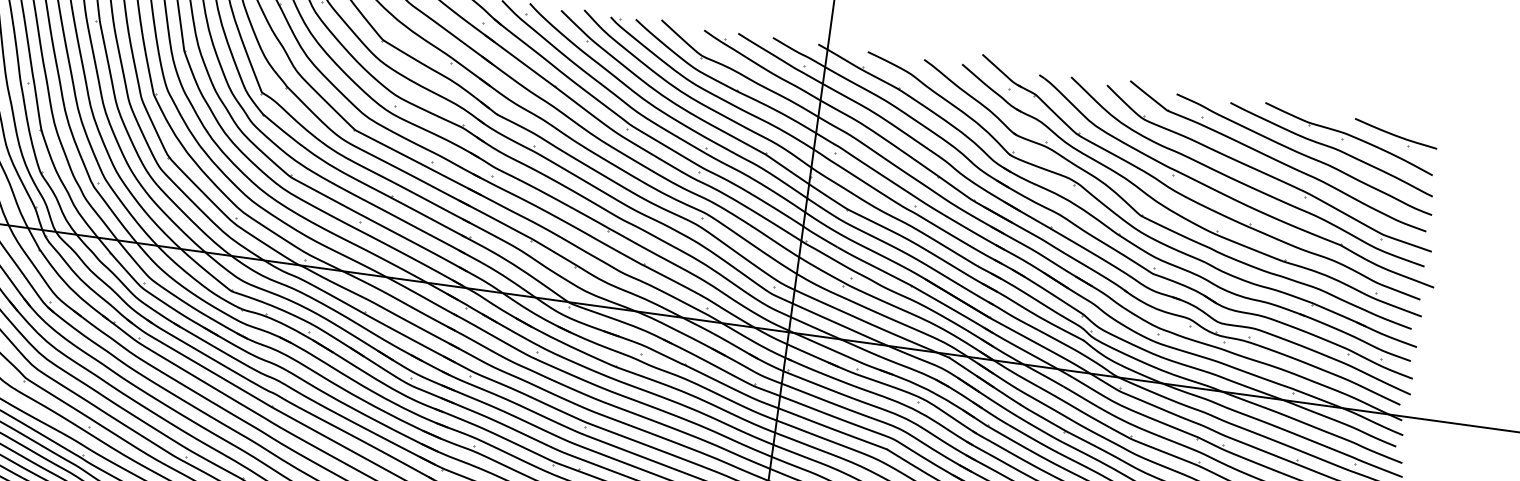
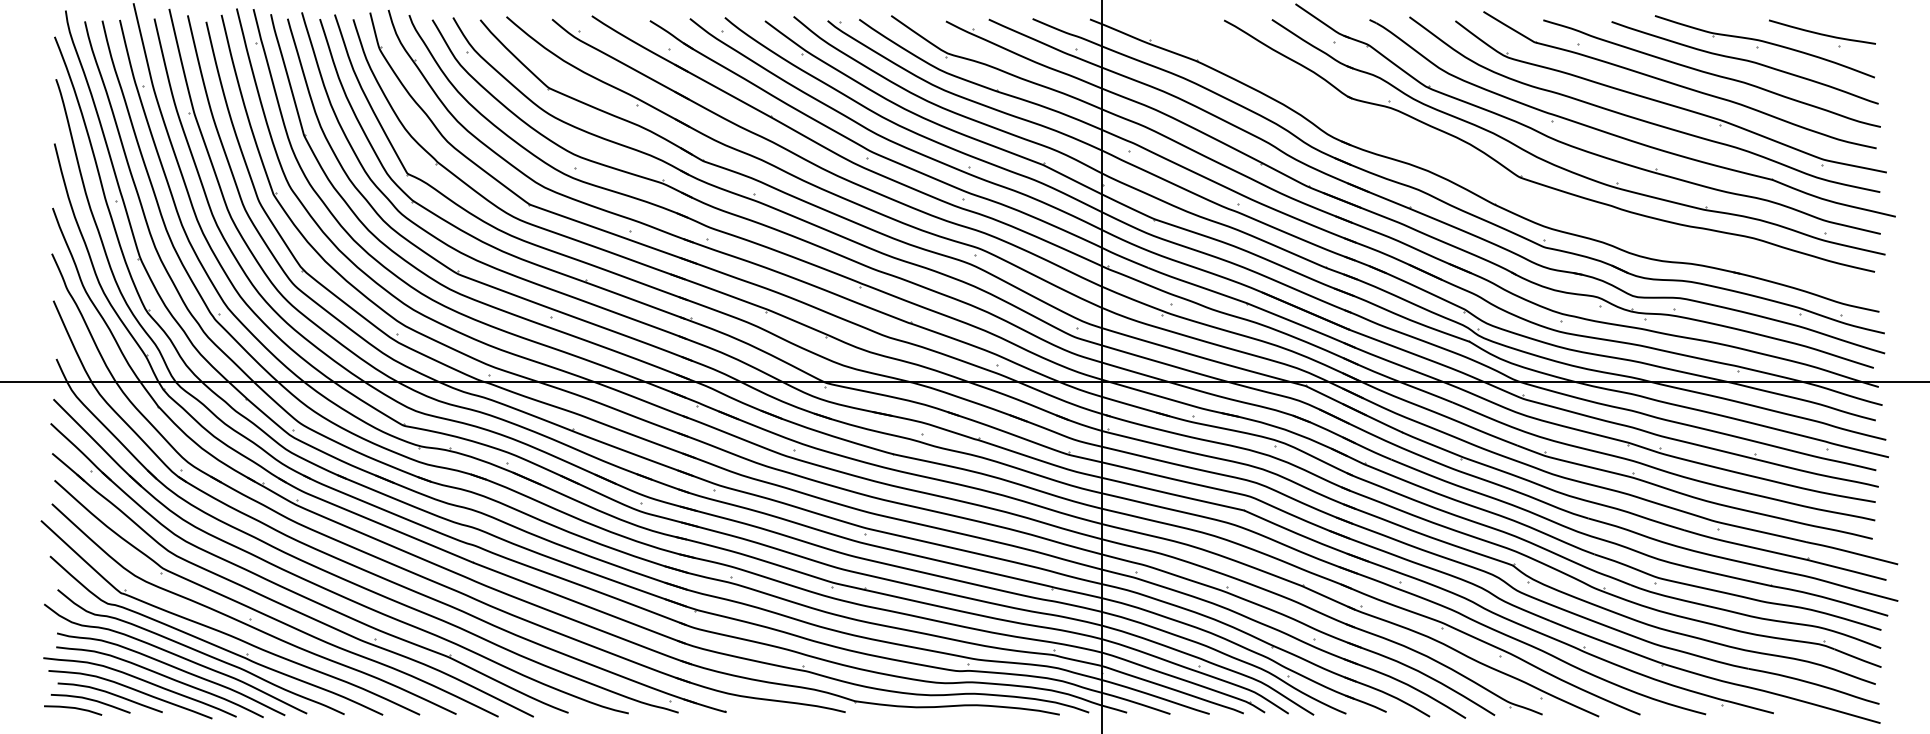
part: (1124, 219) -> (1499, 184), removed

